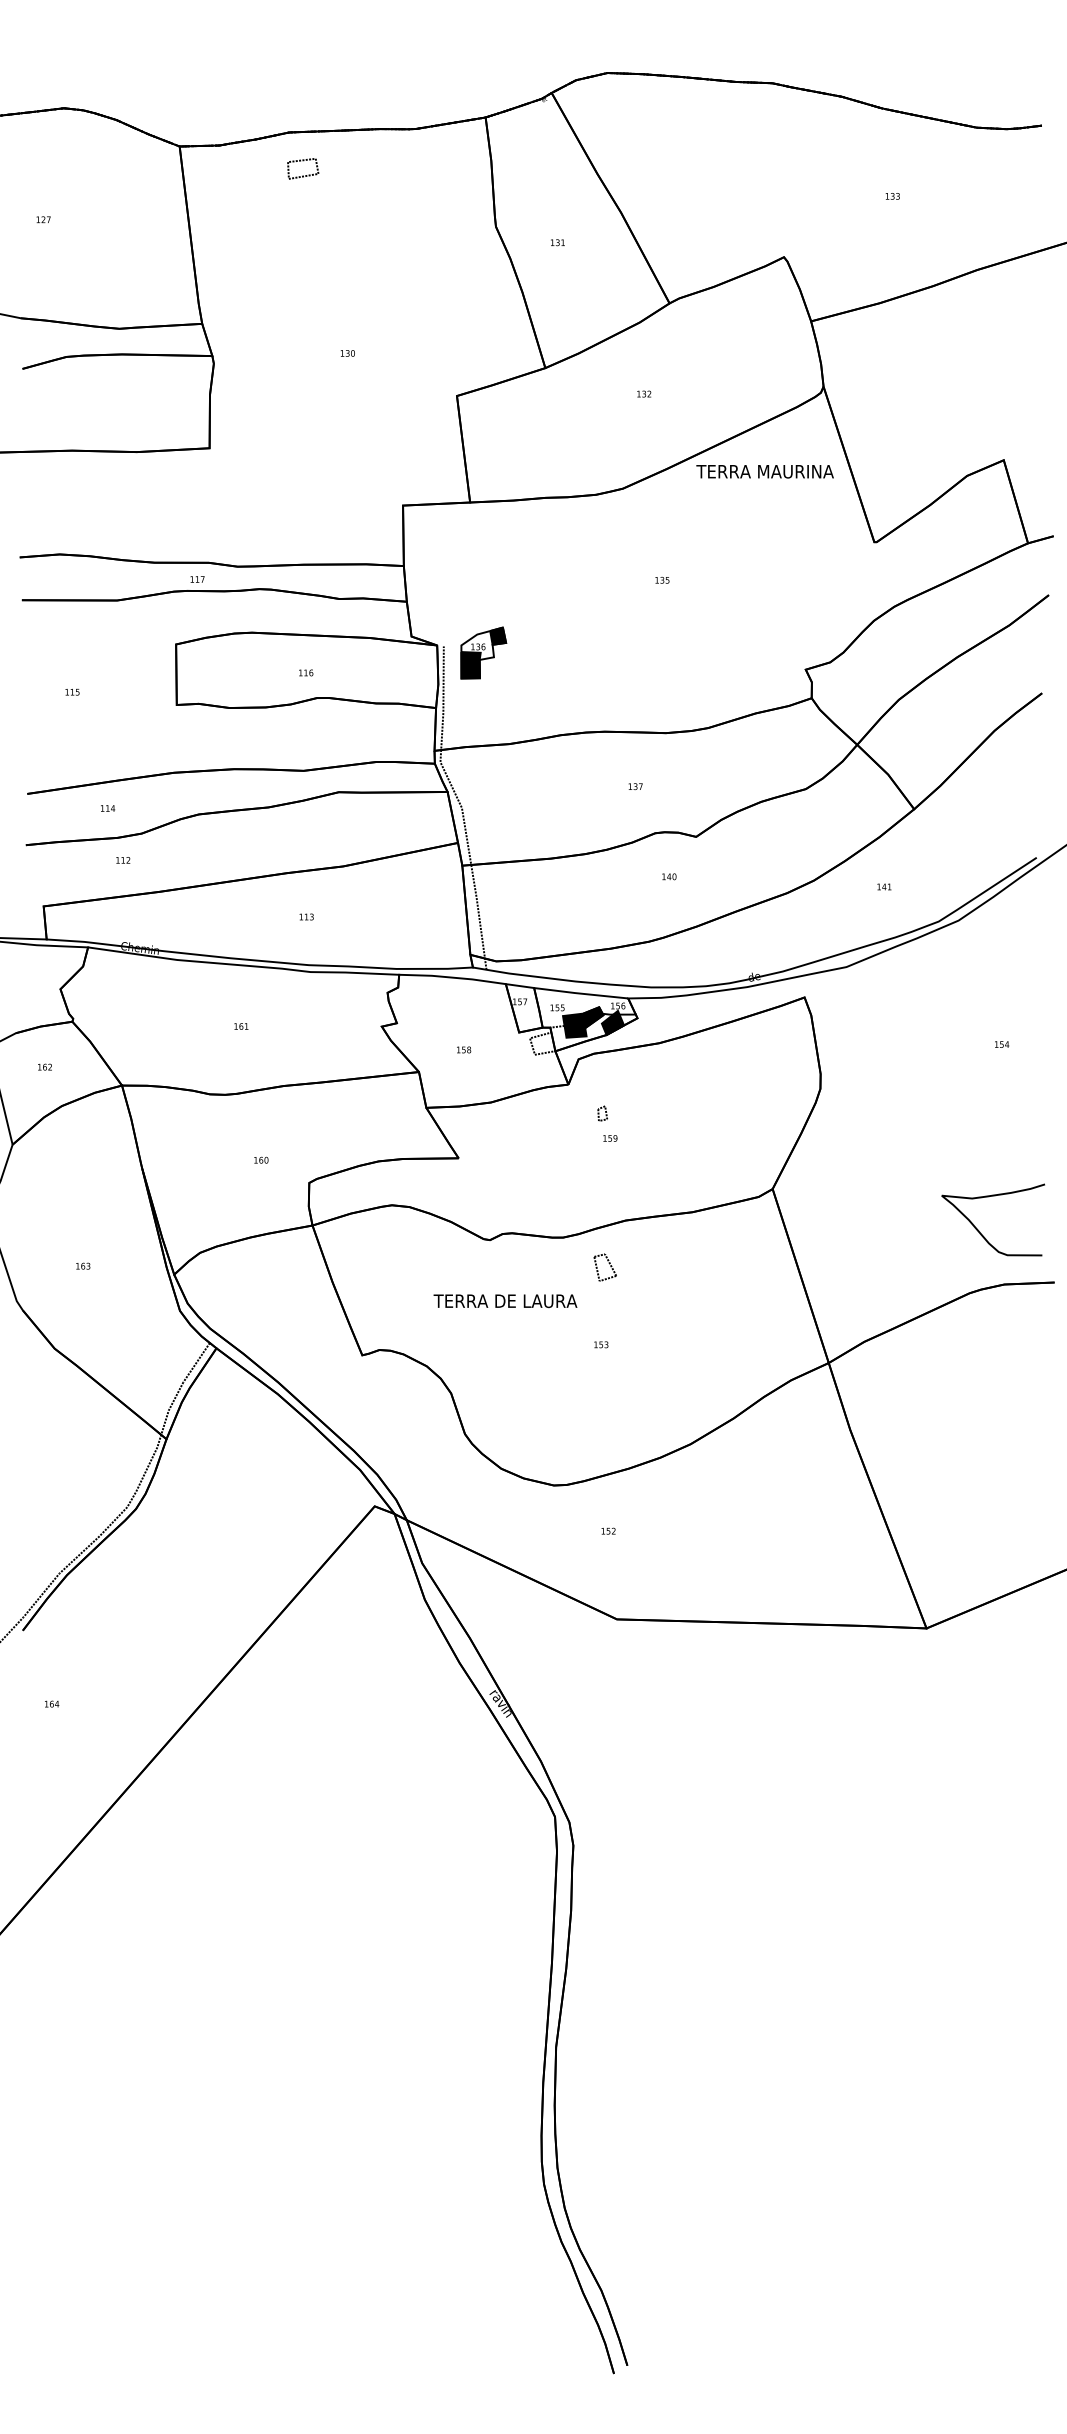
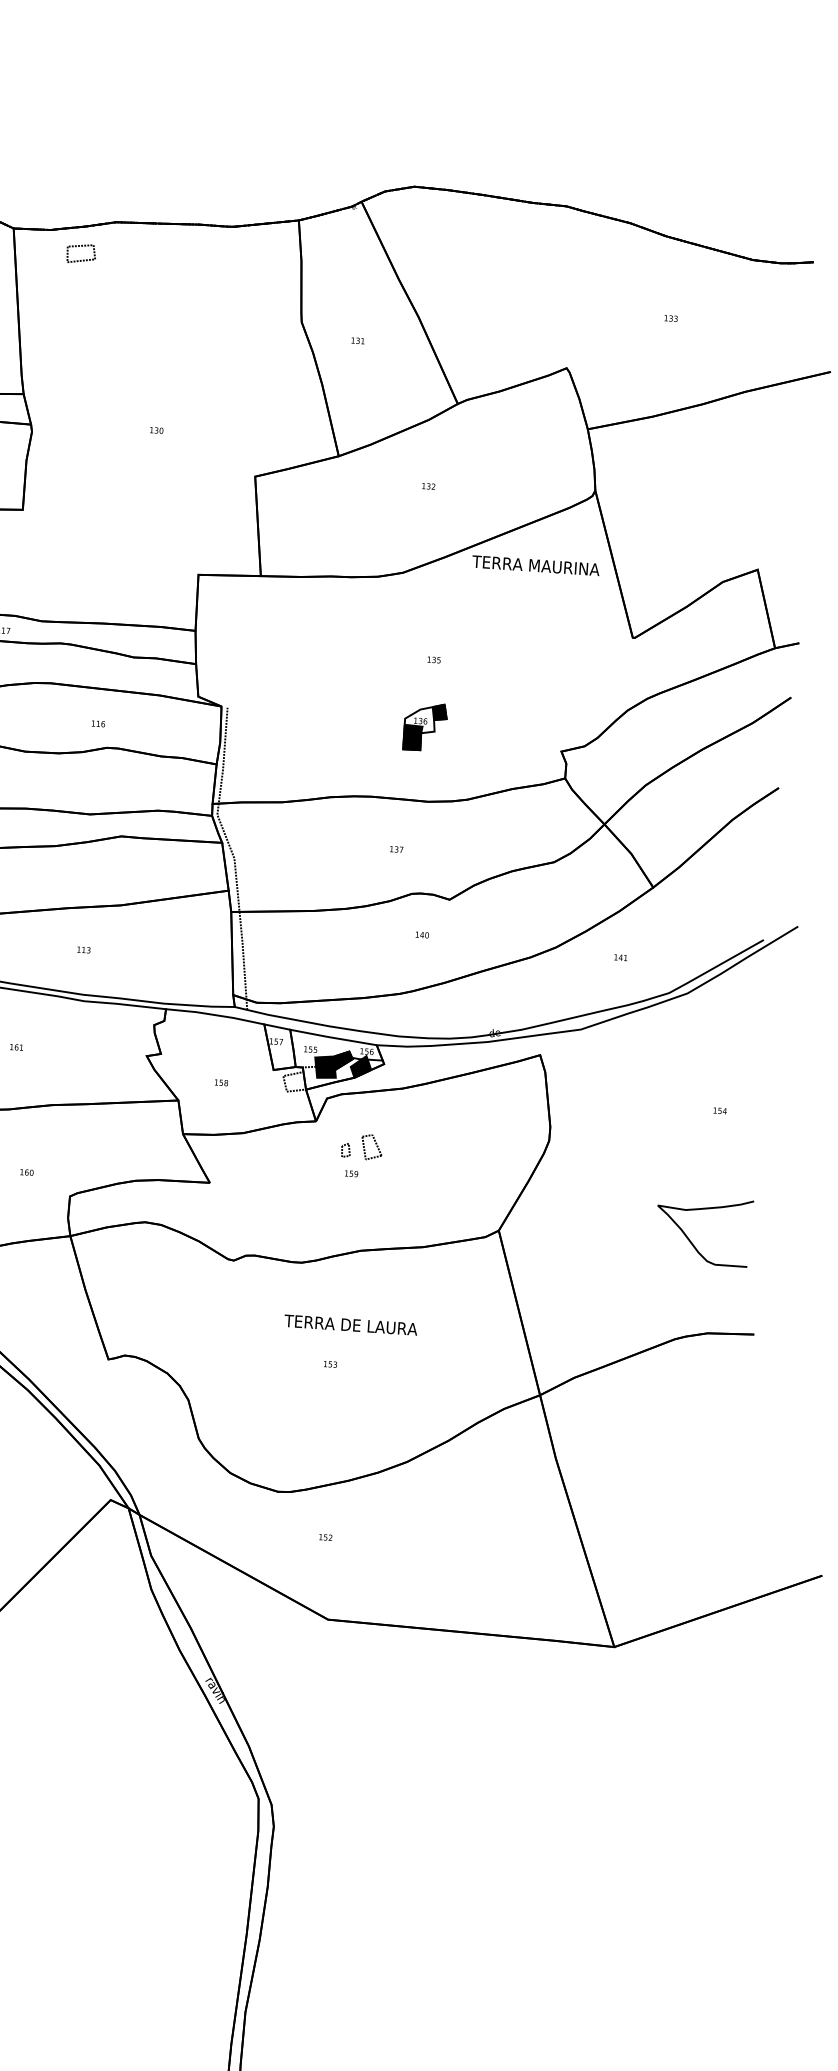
part: (303, 161) -> (82, 246), moved
part: (483, 652) -> (425, 726), moved
curve: (979, 1230) -> (690, 1240), moved
part: (604, 1267) -> (371, 1147), moved
text: (505, 1301) -> (350, 1325), moved

